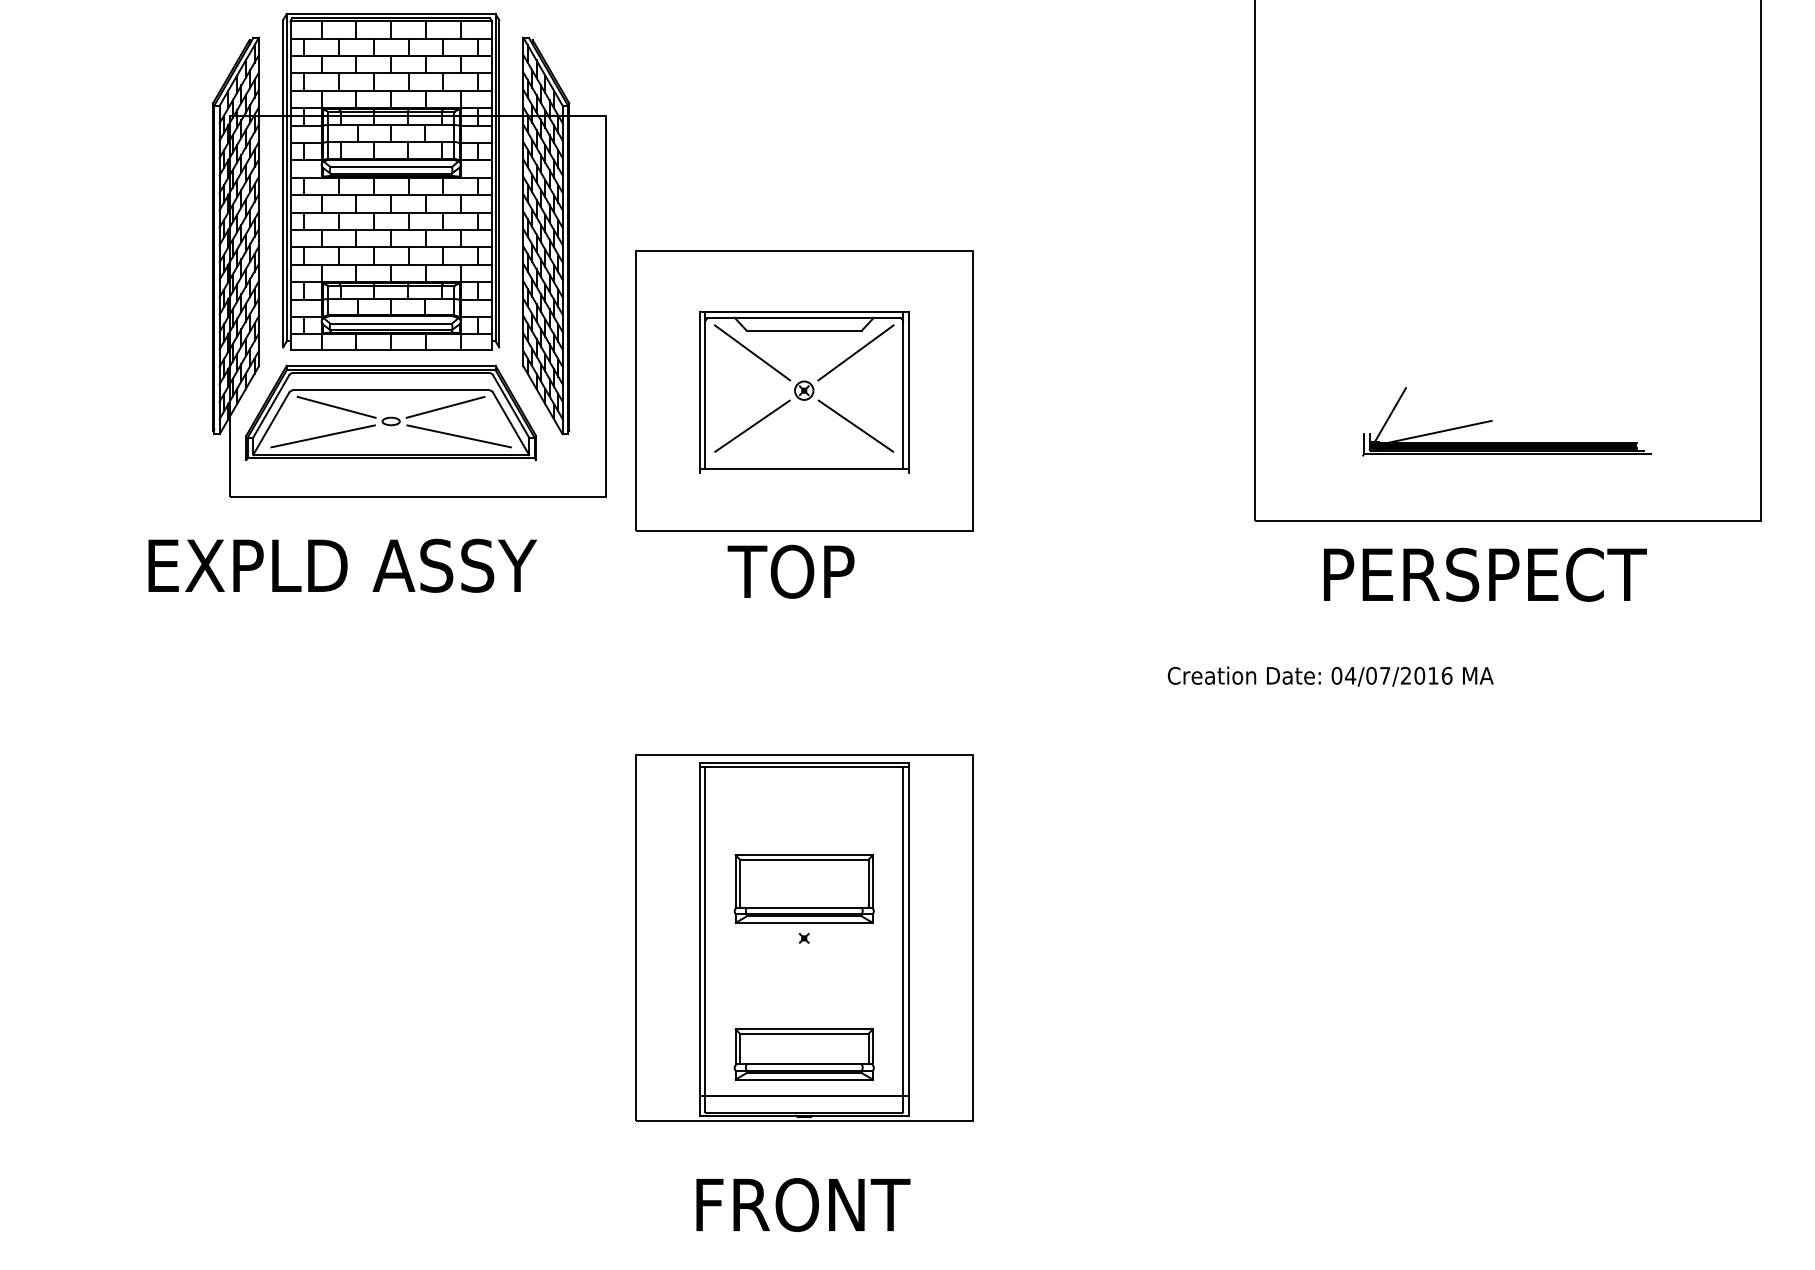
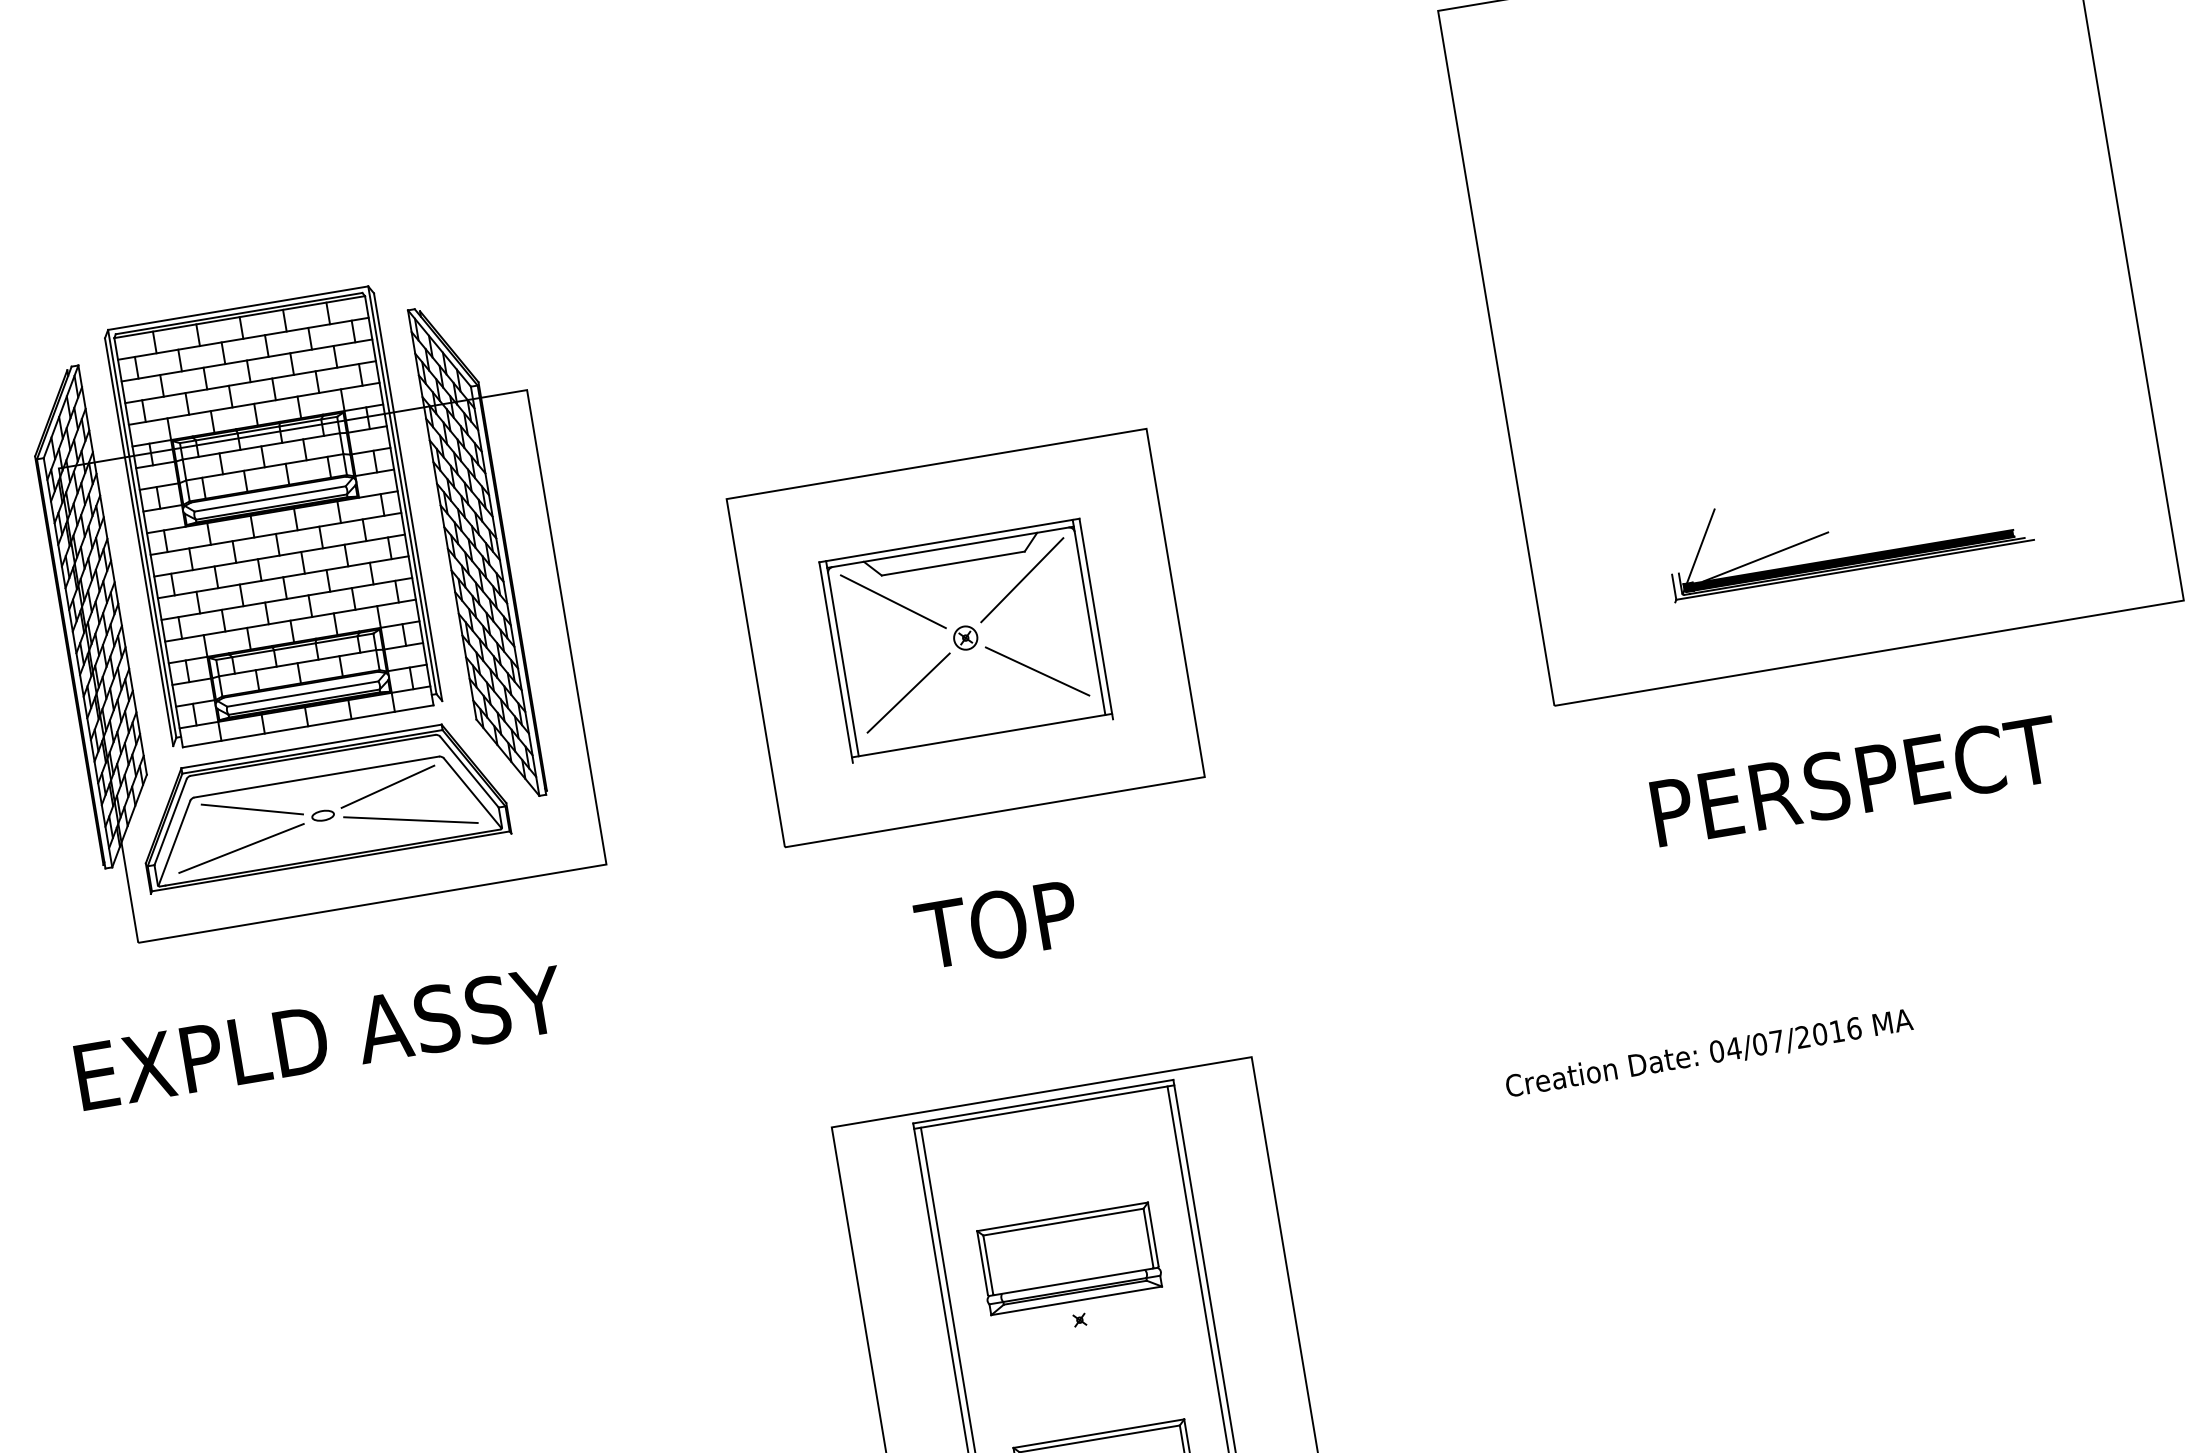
part: (409, 254) -> (311, 603), moved
text: (342, 565) -> (319, 1037), moved
text: (790, 571) -> (996, 924), moved
text: (1485, 574) -> (1855, 780), moved
text: (1330, 676) -> (1709, 1053), moved

